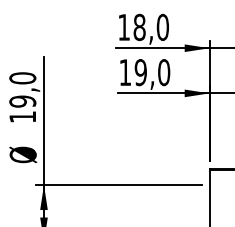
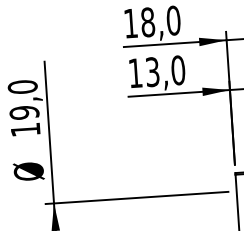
text: (140, 72) -> (152, 72), 19,0 -> 13,0

